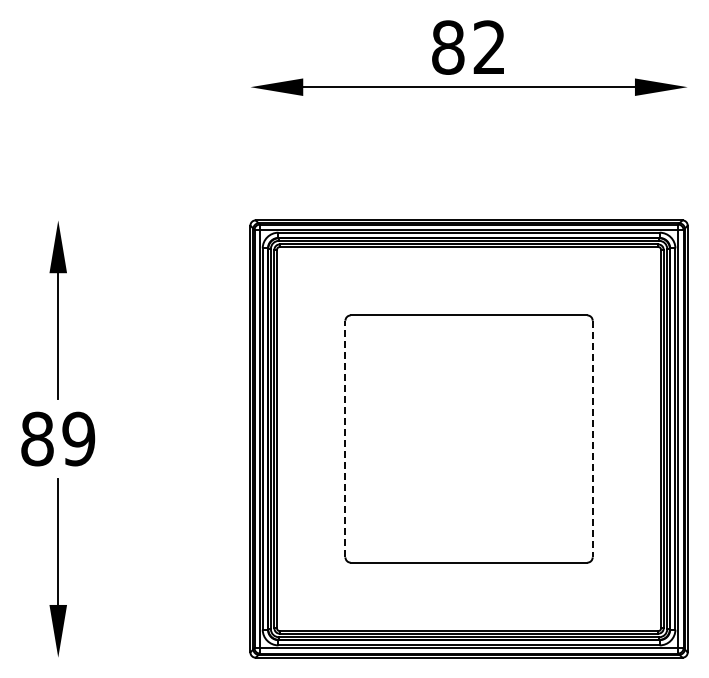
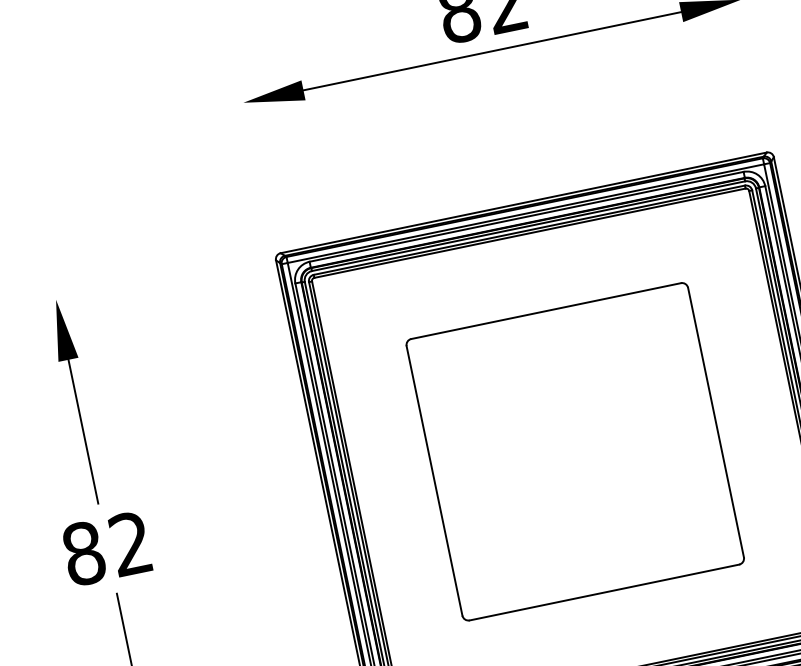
text: (78, 438) -> (130, 543), 89 -> 82
line: (345, 438) -> (434, 480), dashed -> solid
line: (592, 439) -> (715, 423), dashed -> solid

